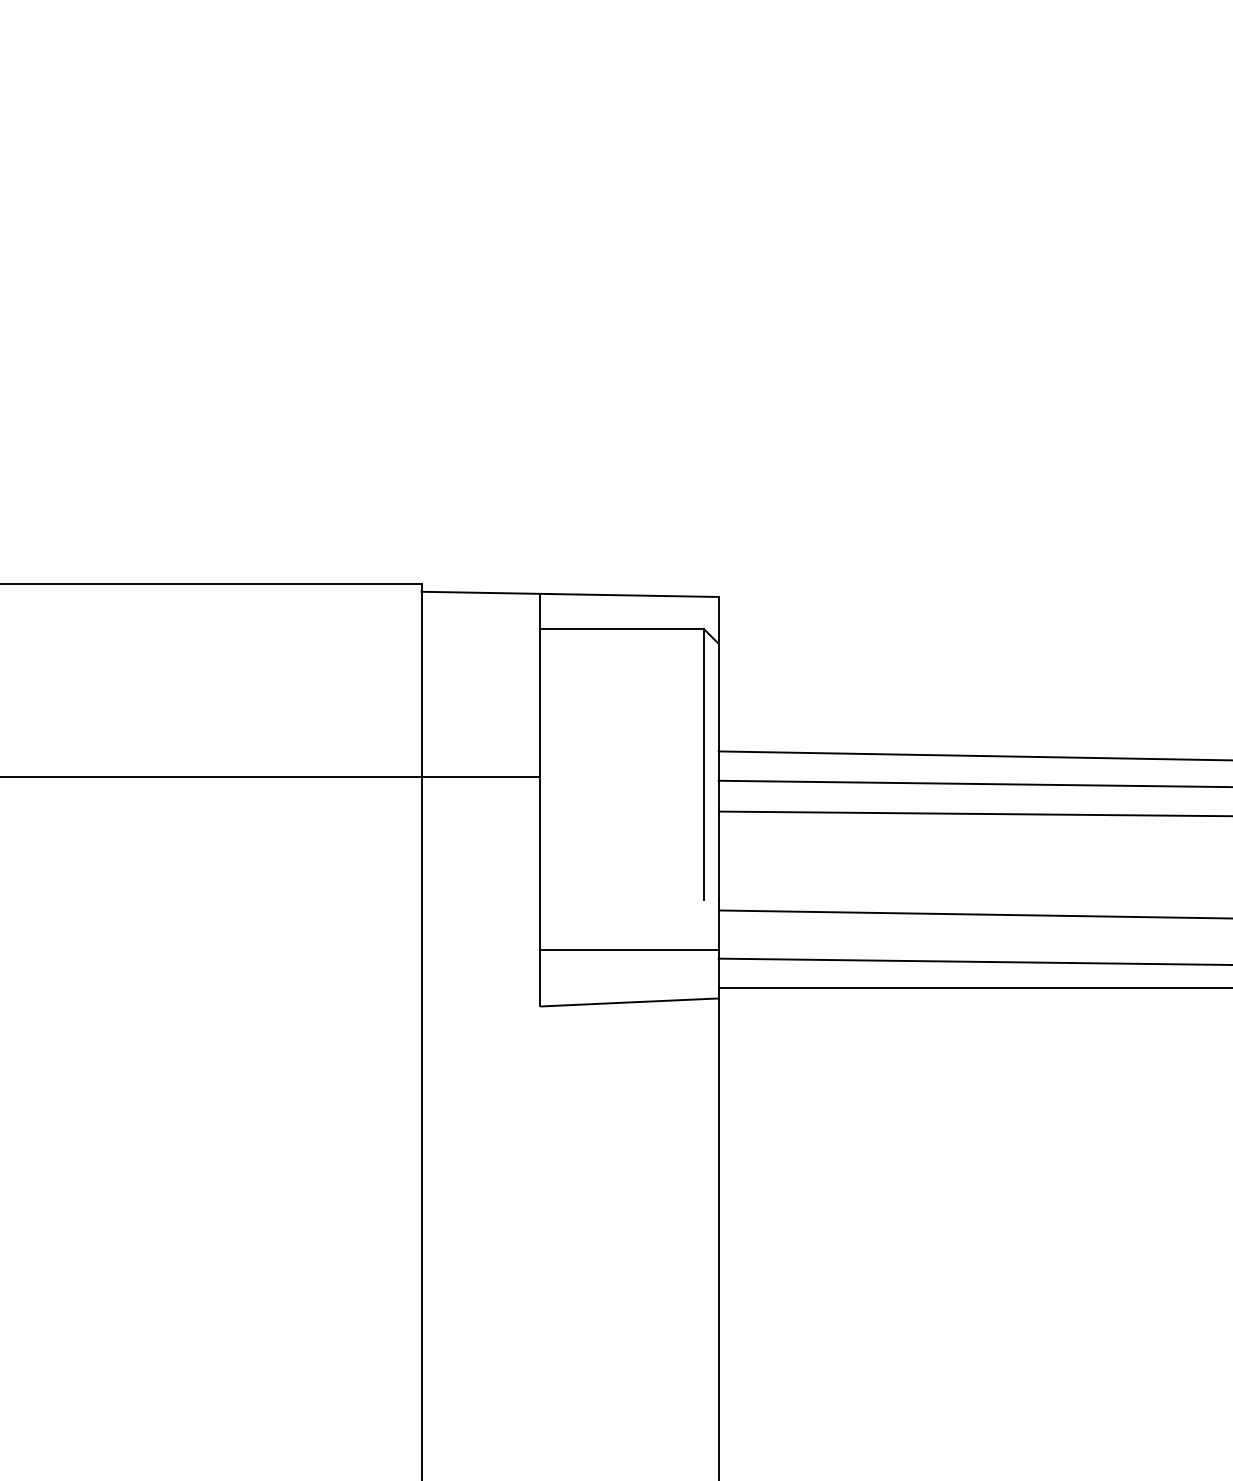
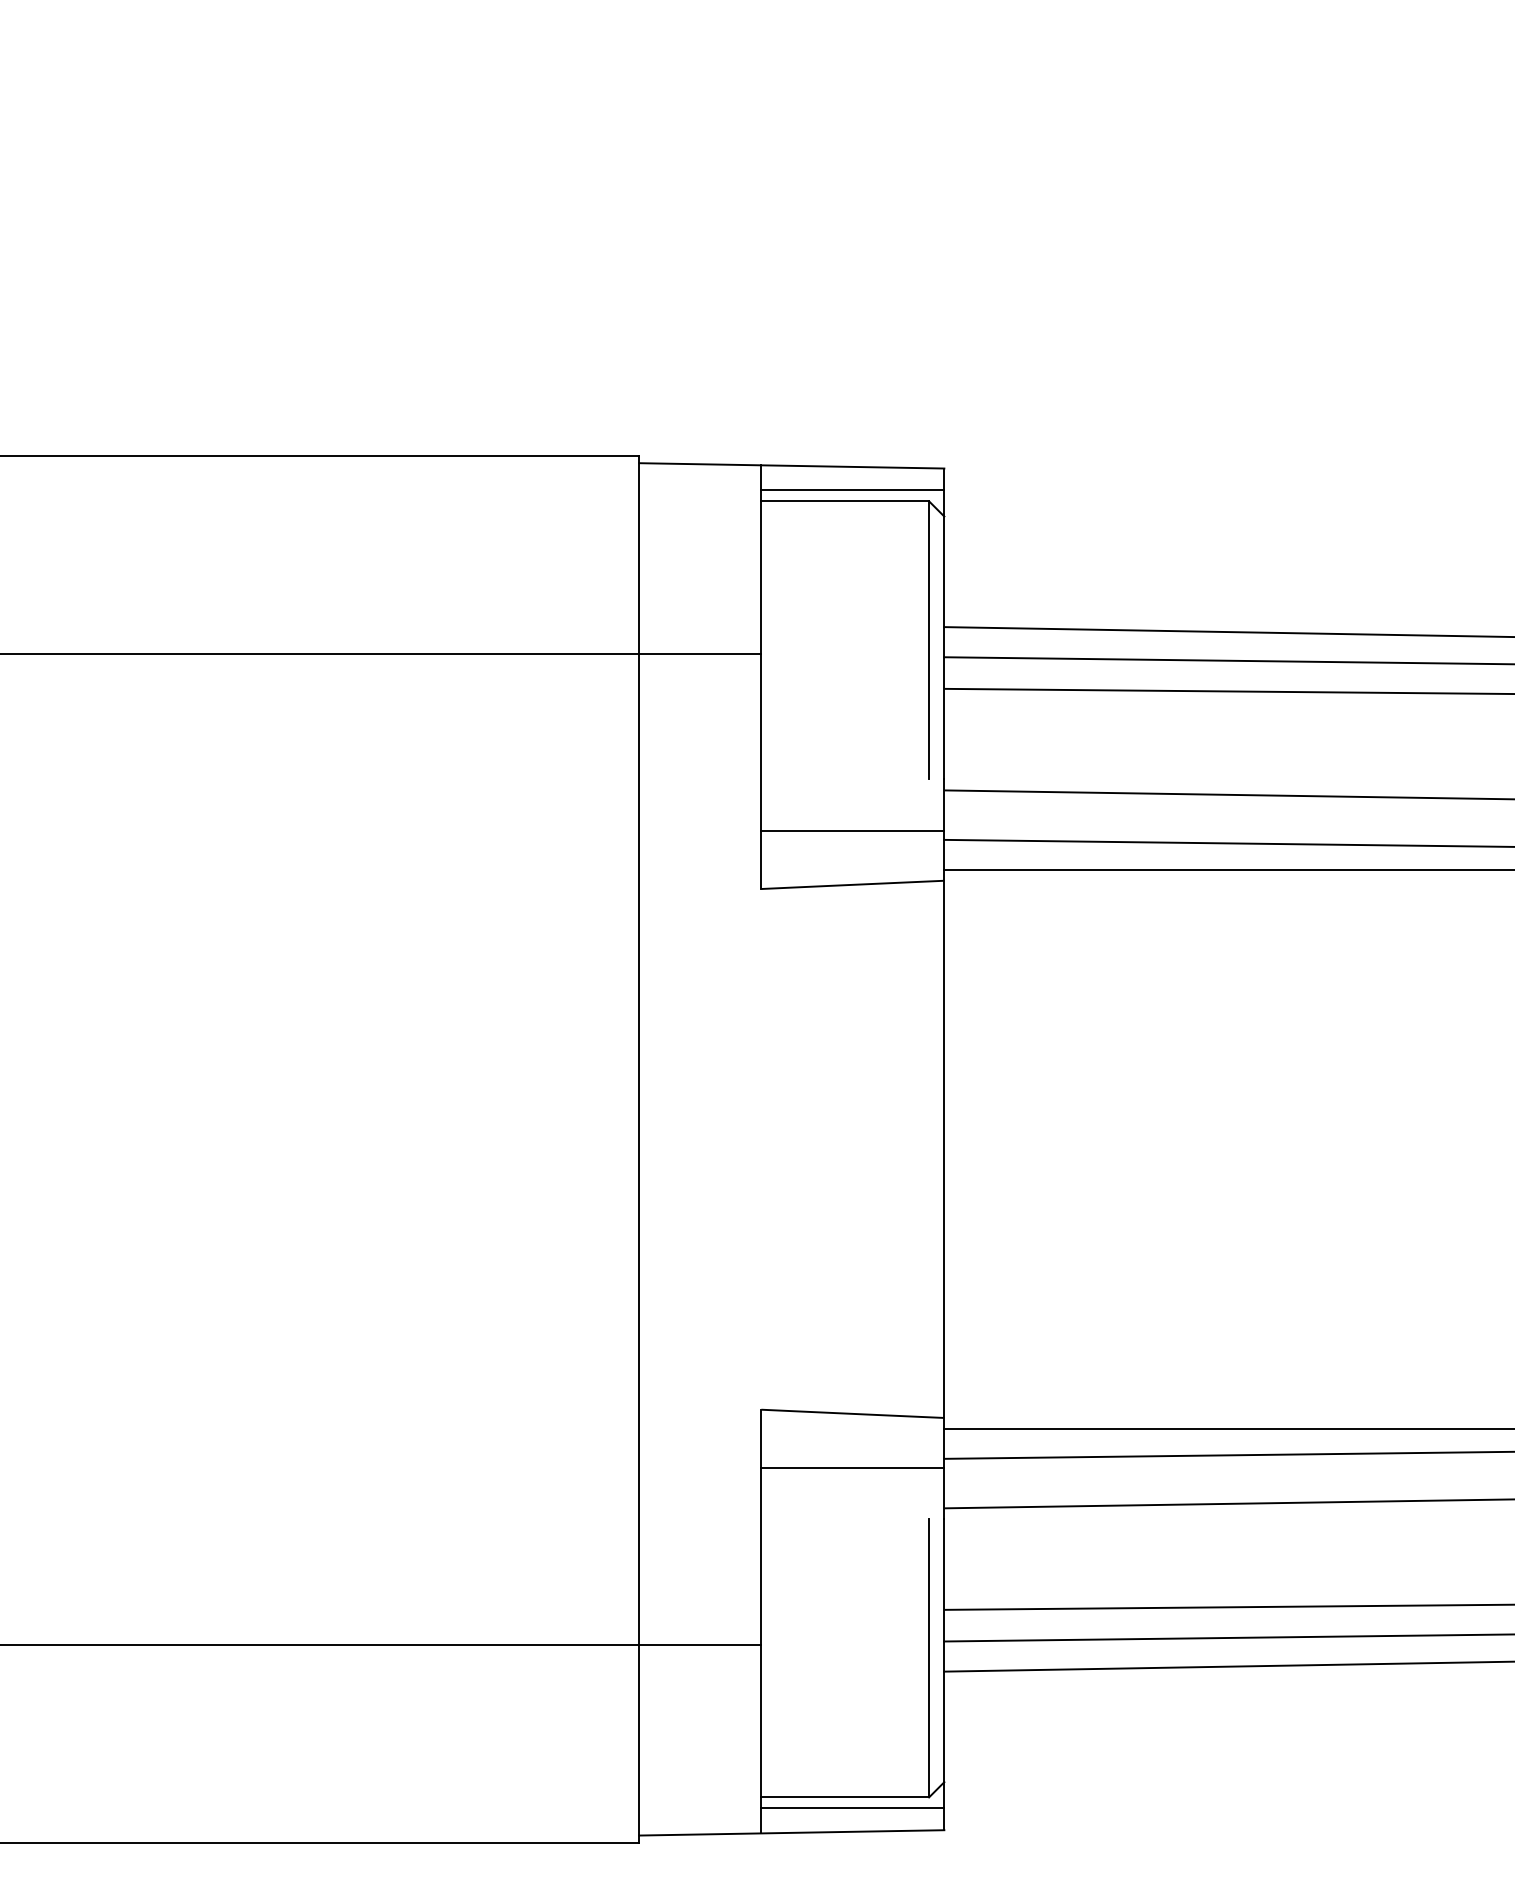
line: (629, 618) -> (852, 490), added

